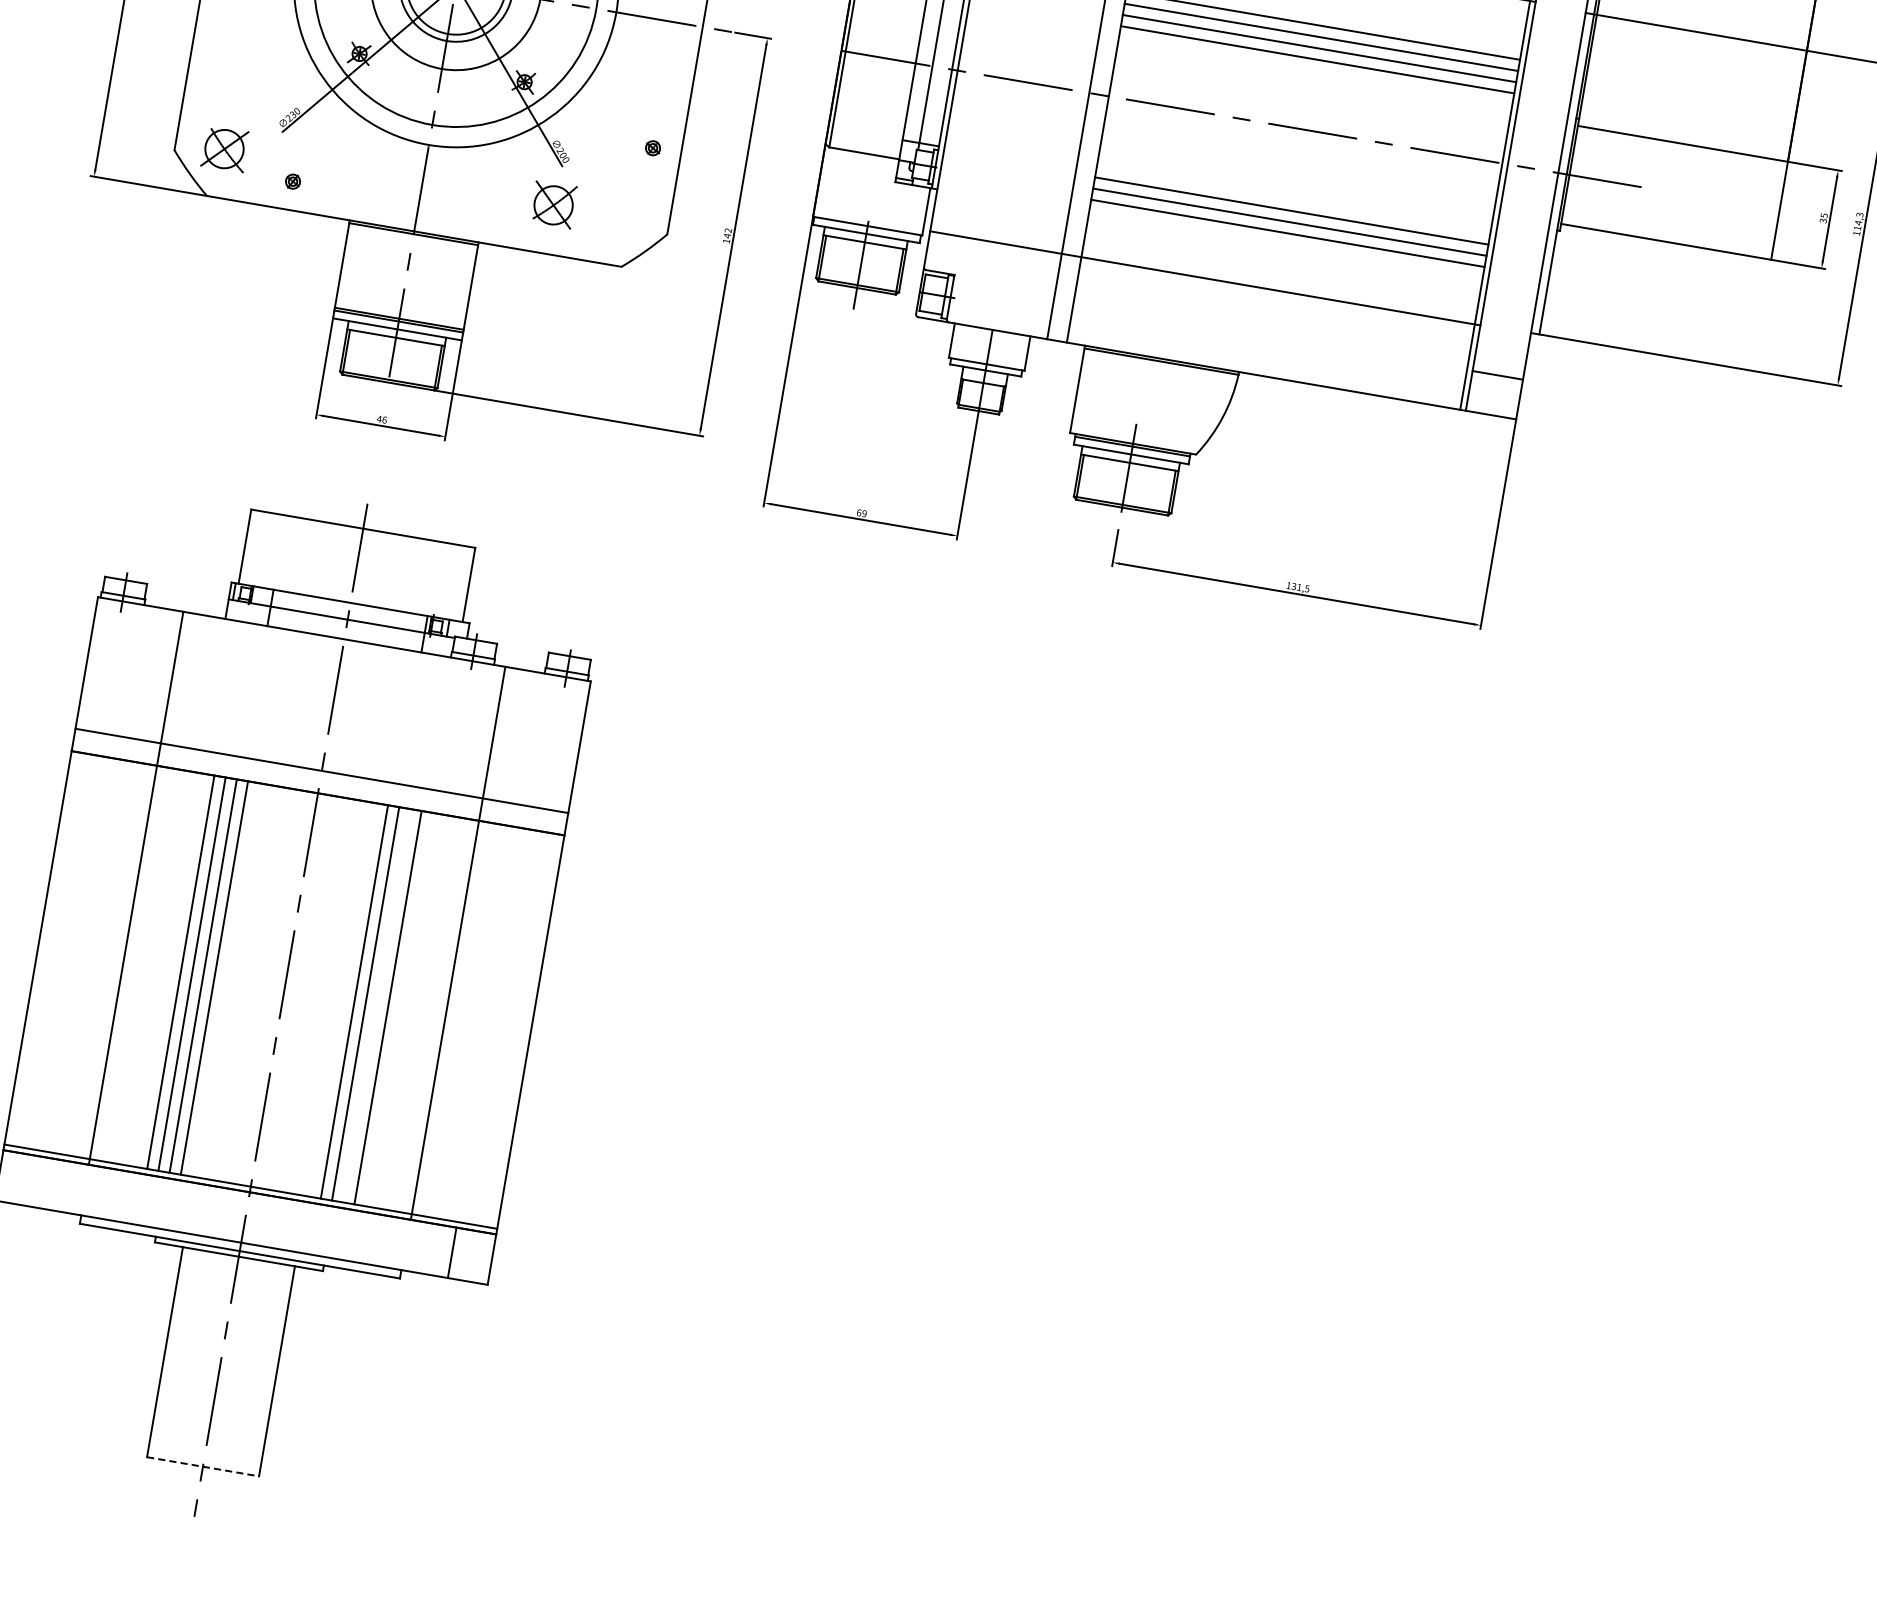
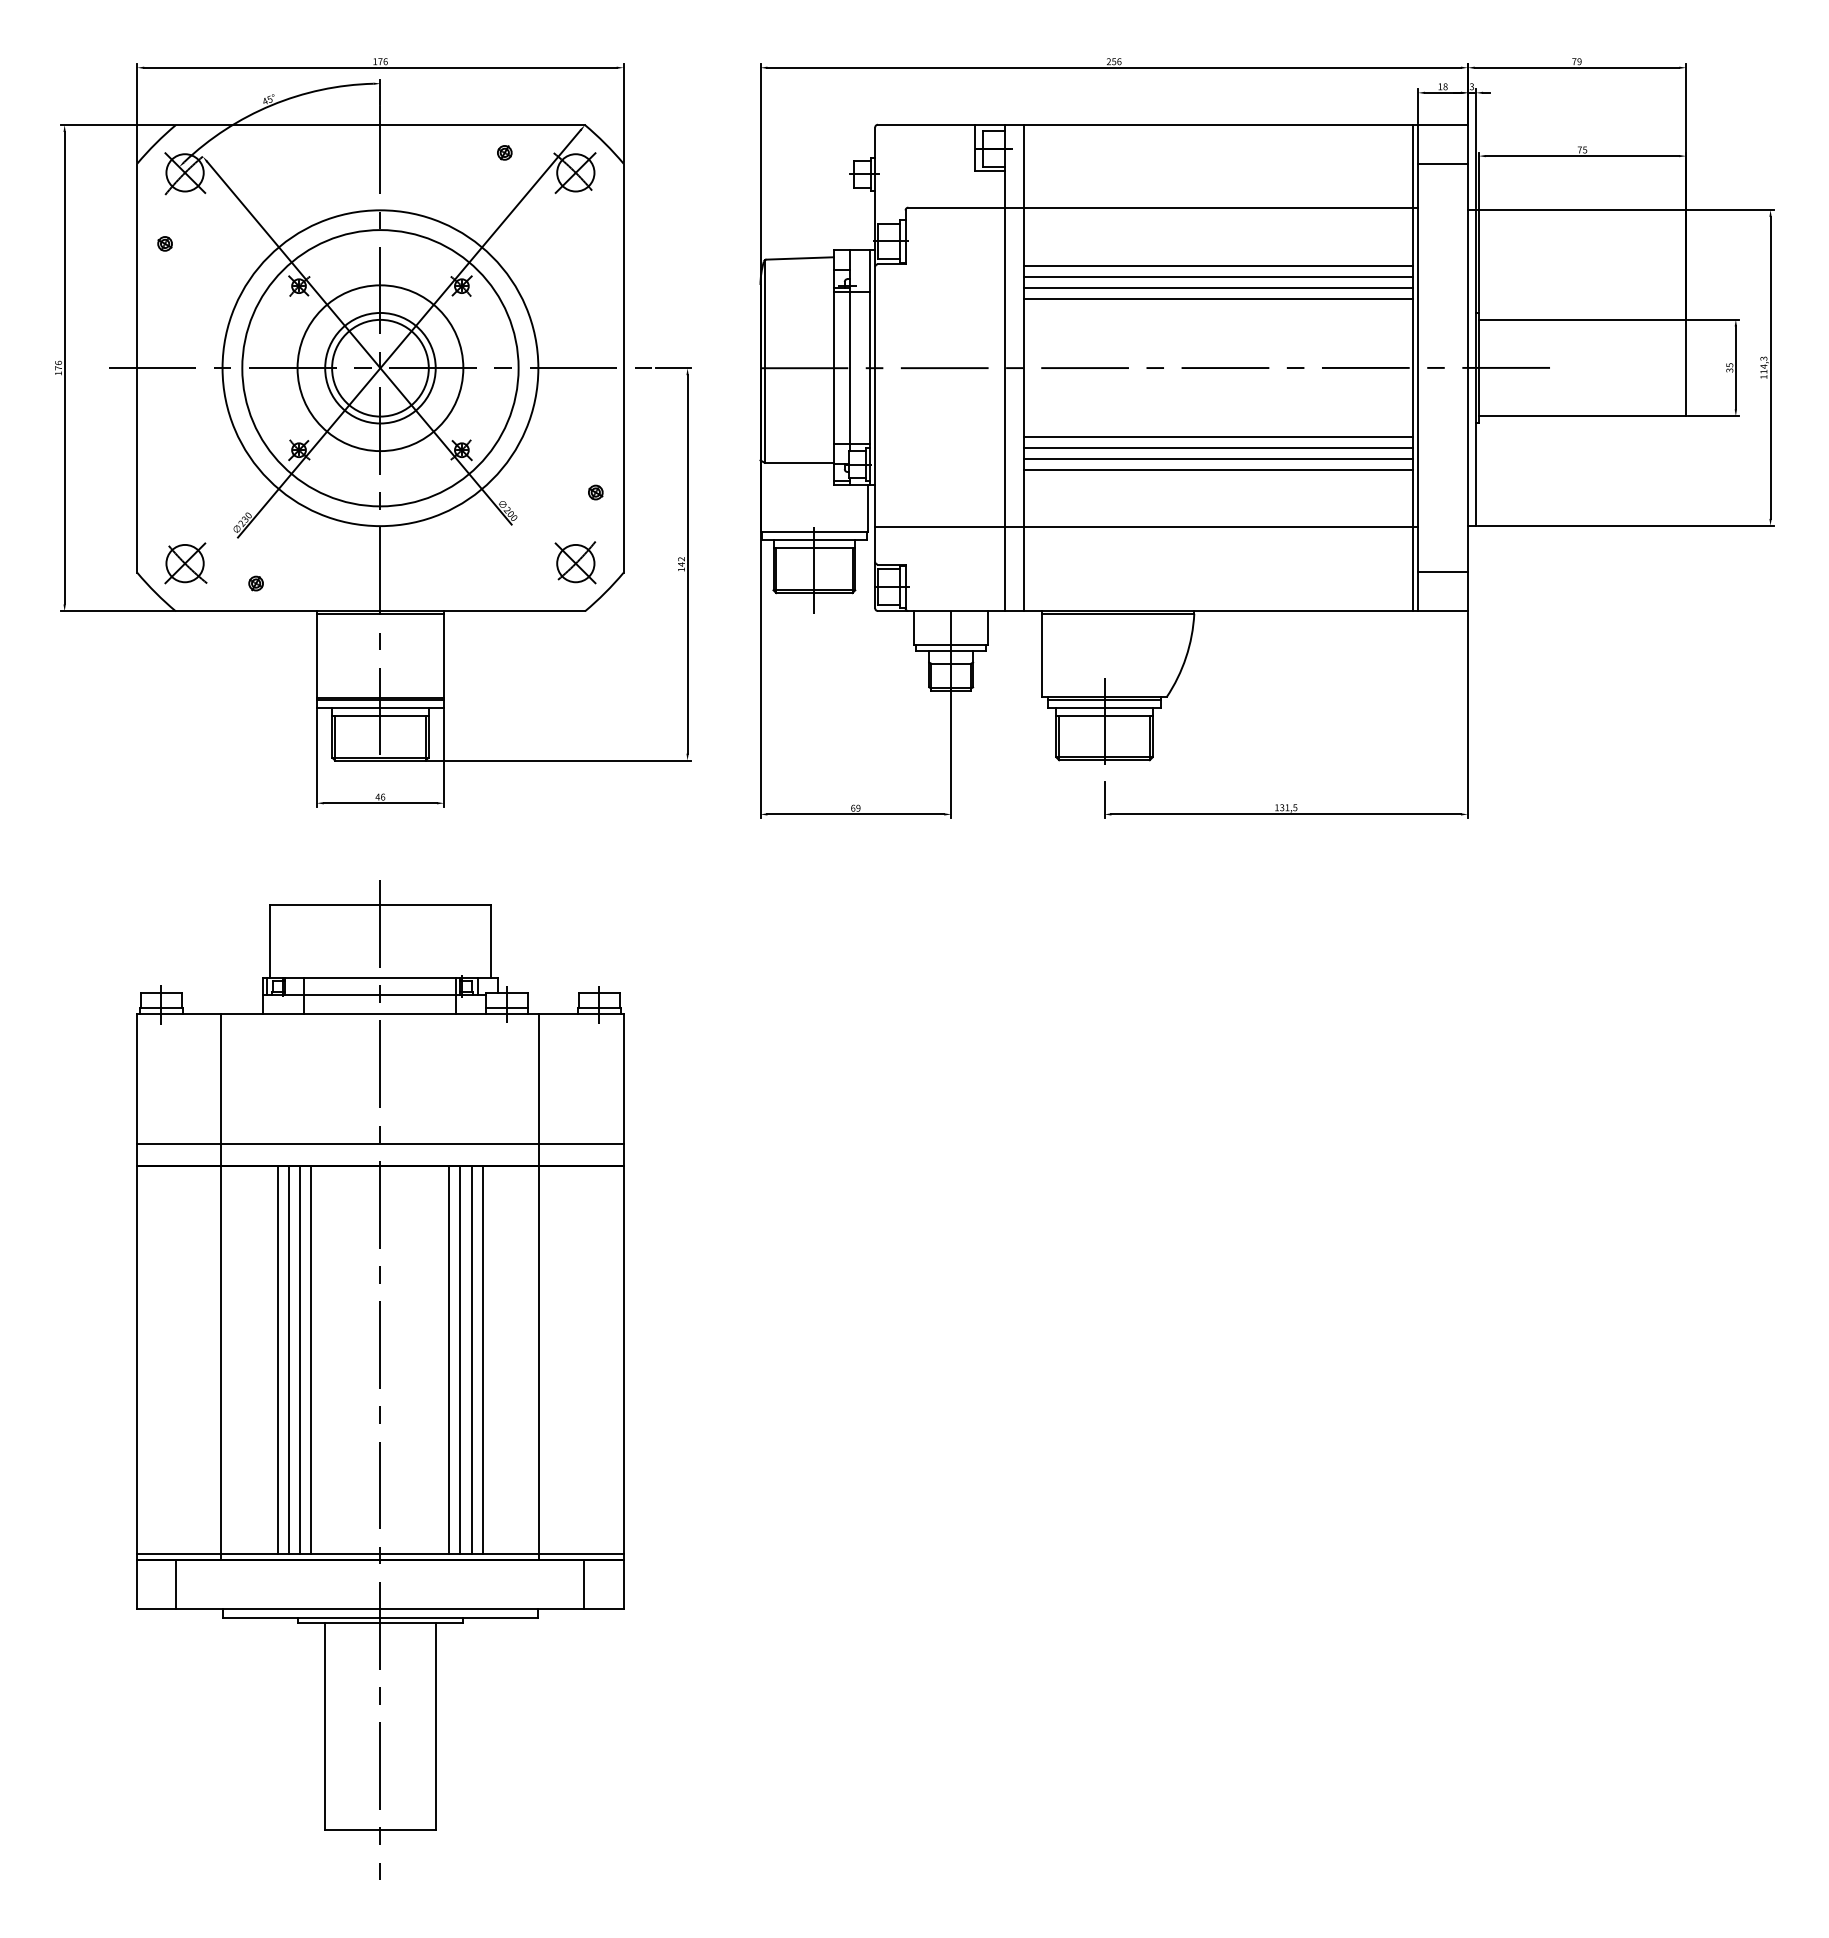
line: (1293, 199) -> (1218, 436), added
part: (553, 204) -> (575, 562), moved
line: (376, 1005) -> (471, 1359), added
line: (38, 1182) -> (176, 1584), added
line: (203, 1466) -> (380, 1830), dashed -> solid

